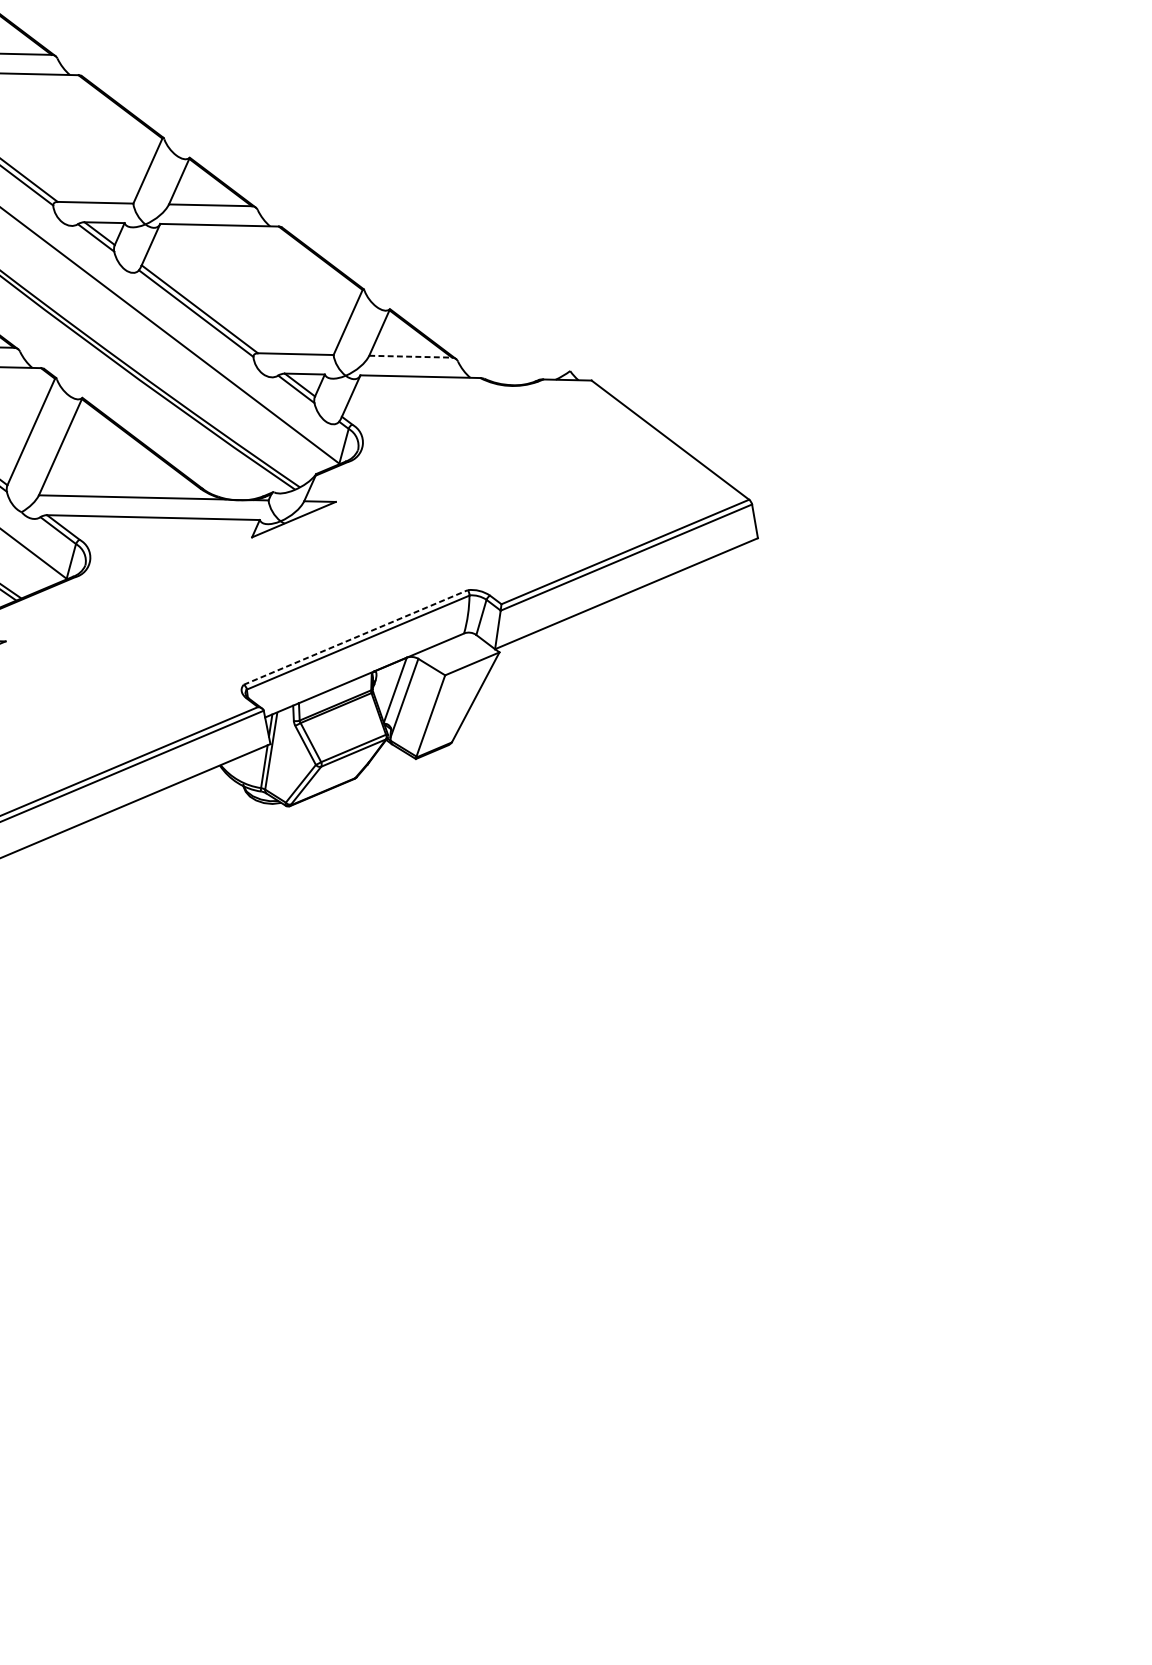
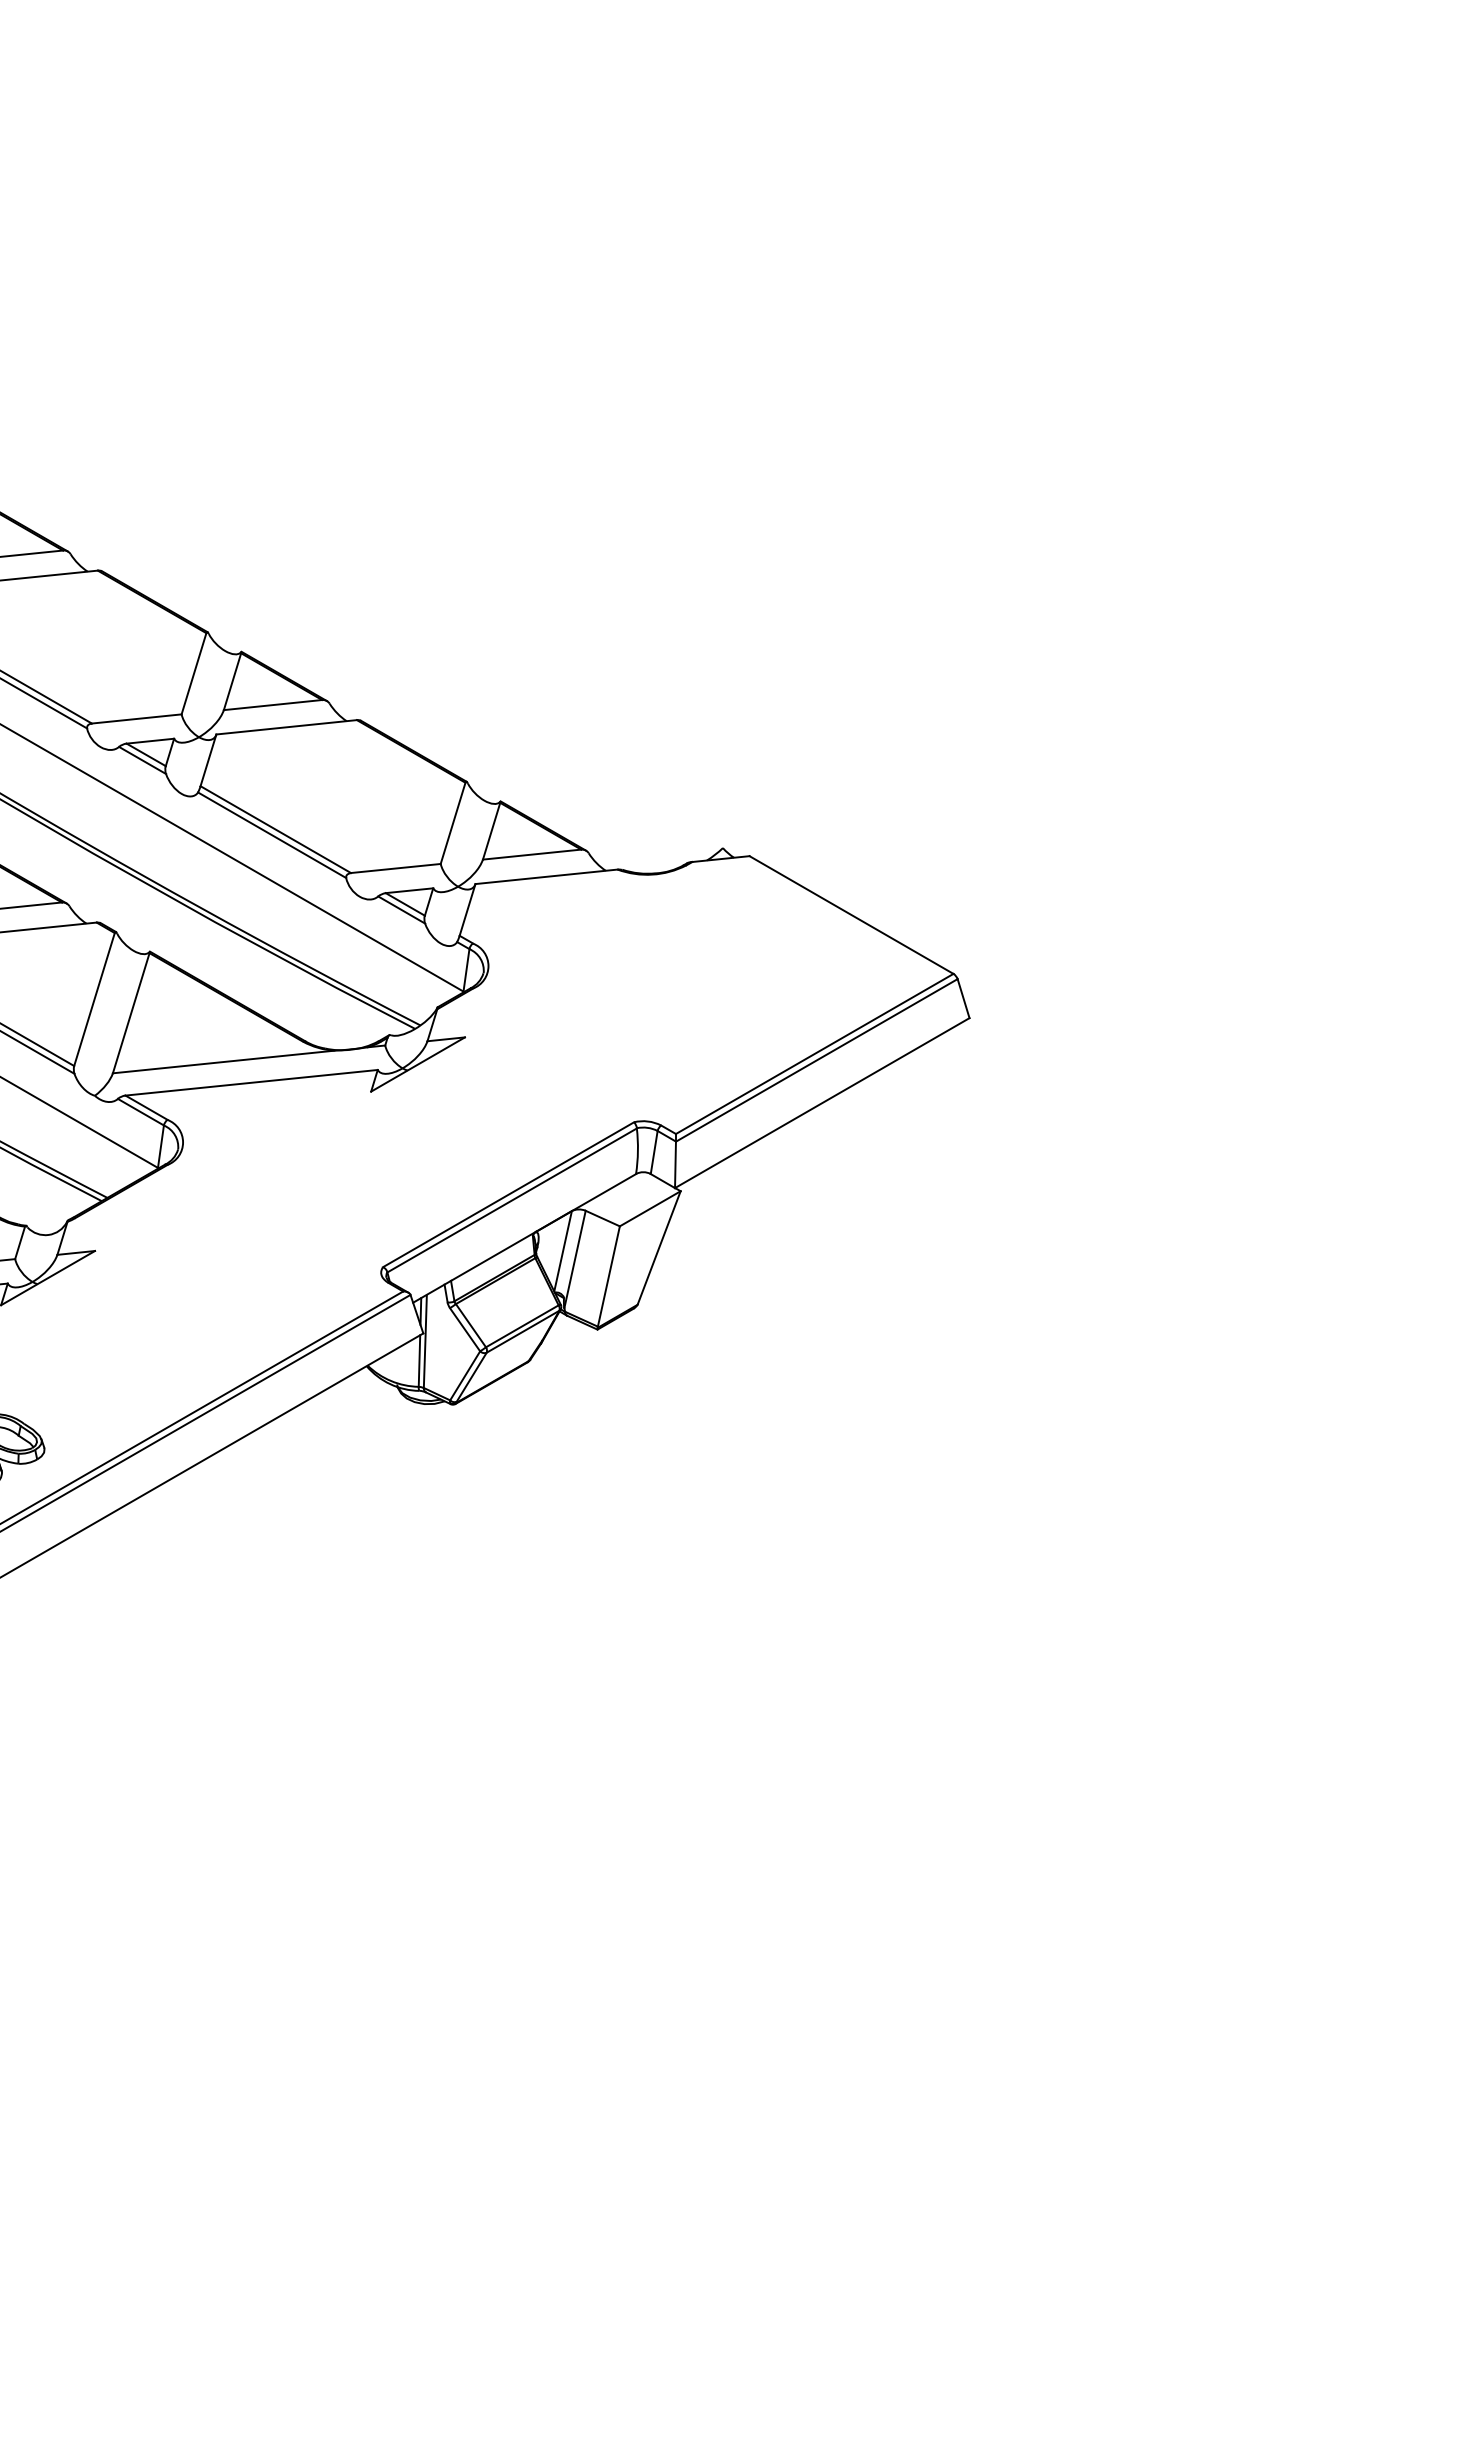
line: (411, 356) -> (532, 854), dashed -> solid
line: (355, 637) -> (508, 1194), dashed -> solid

